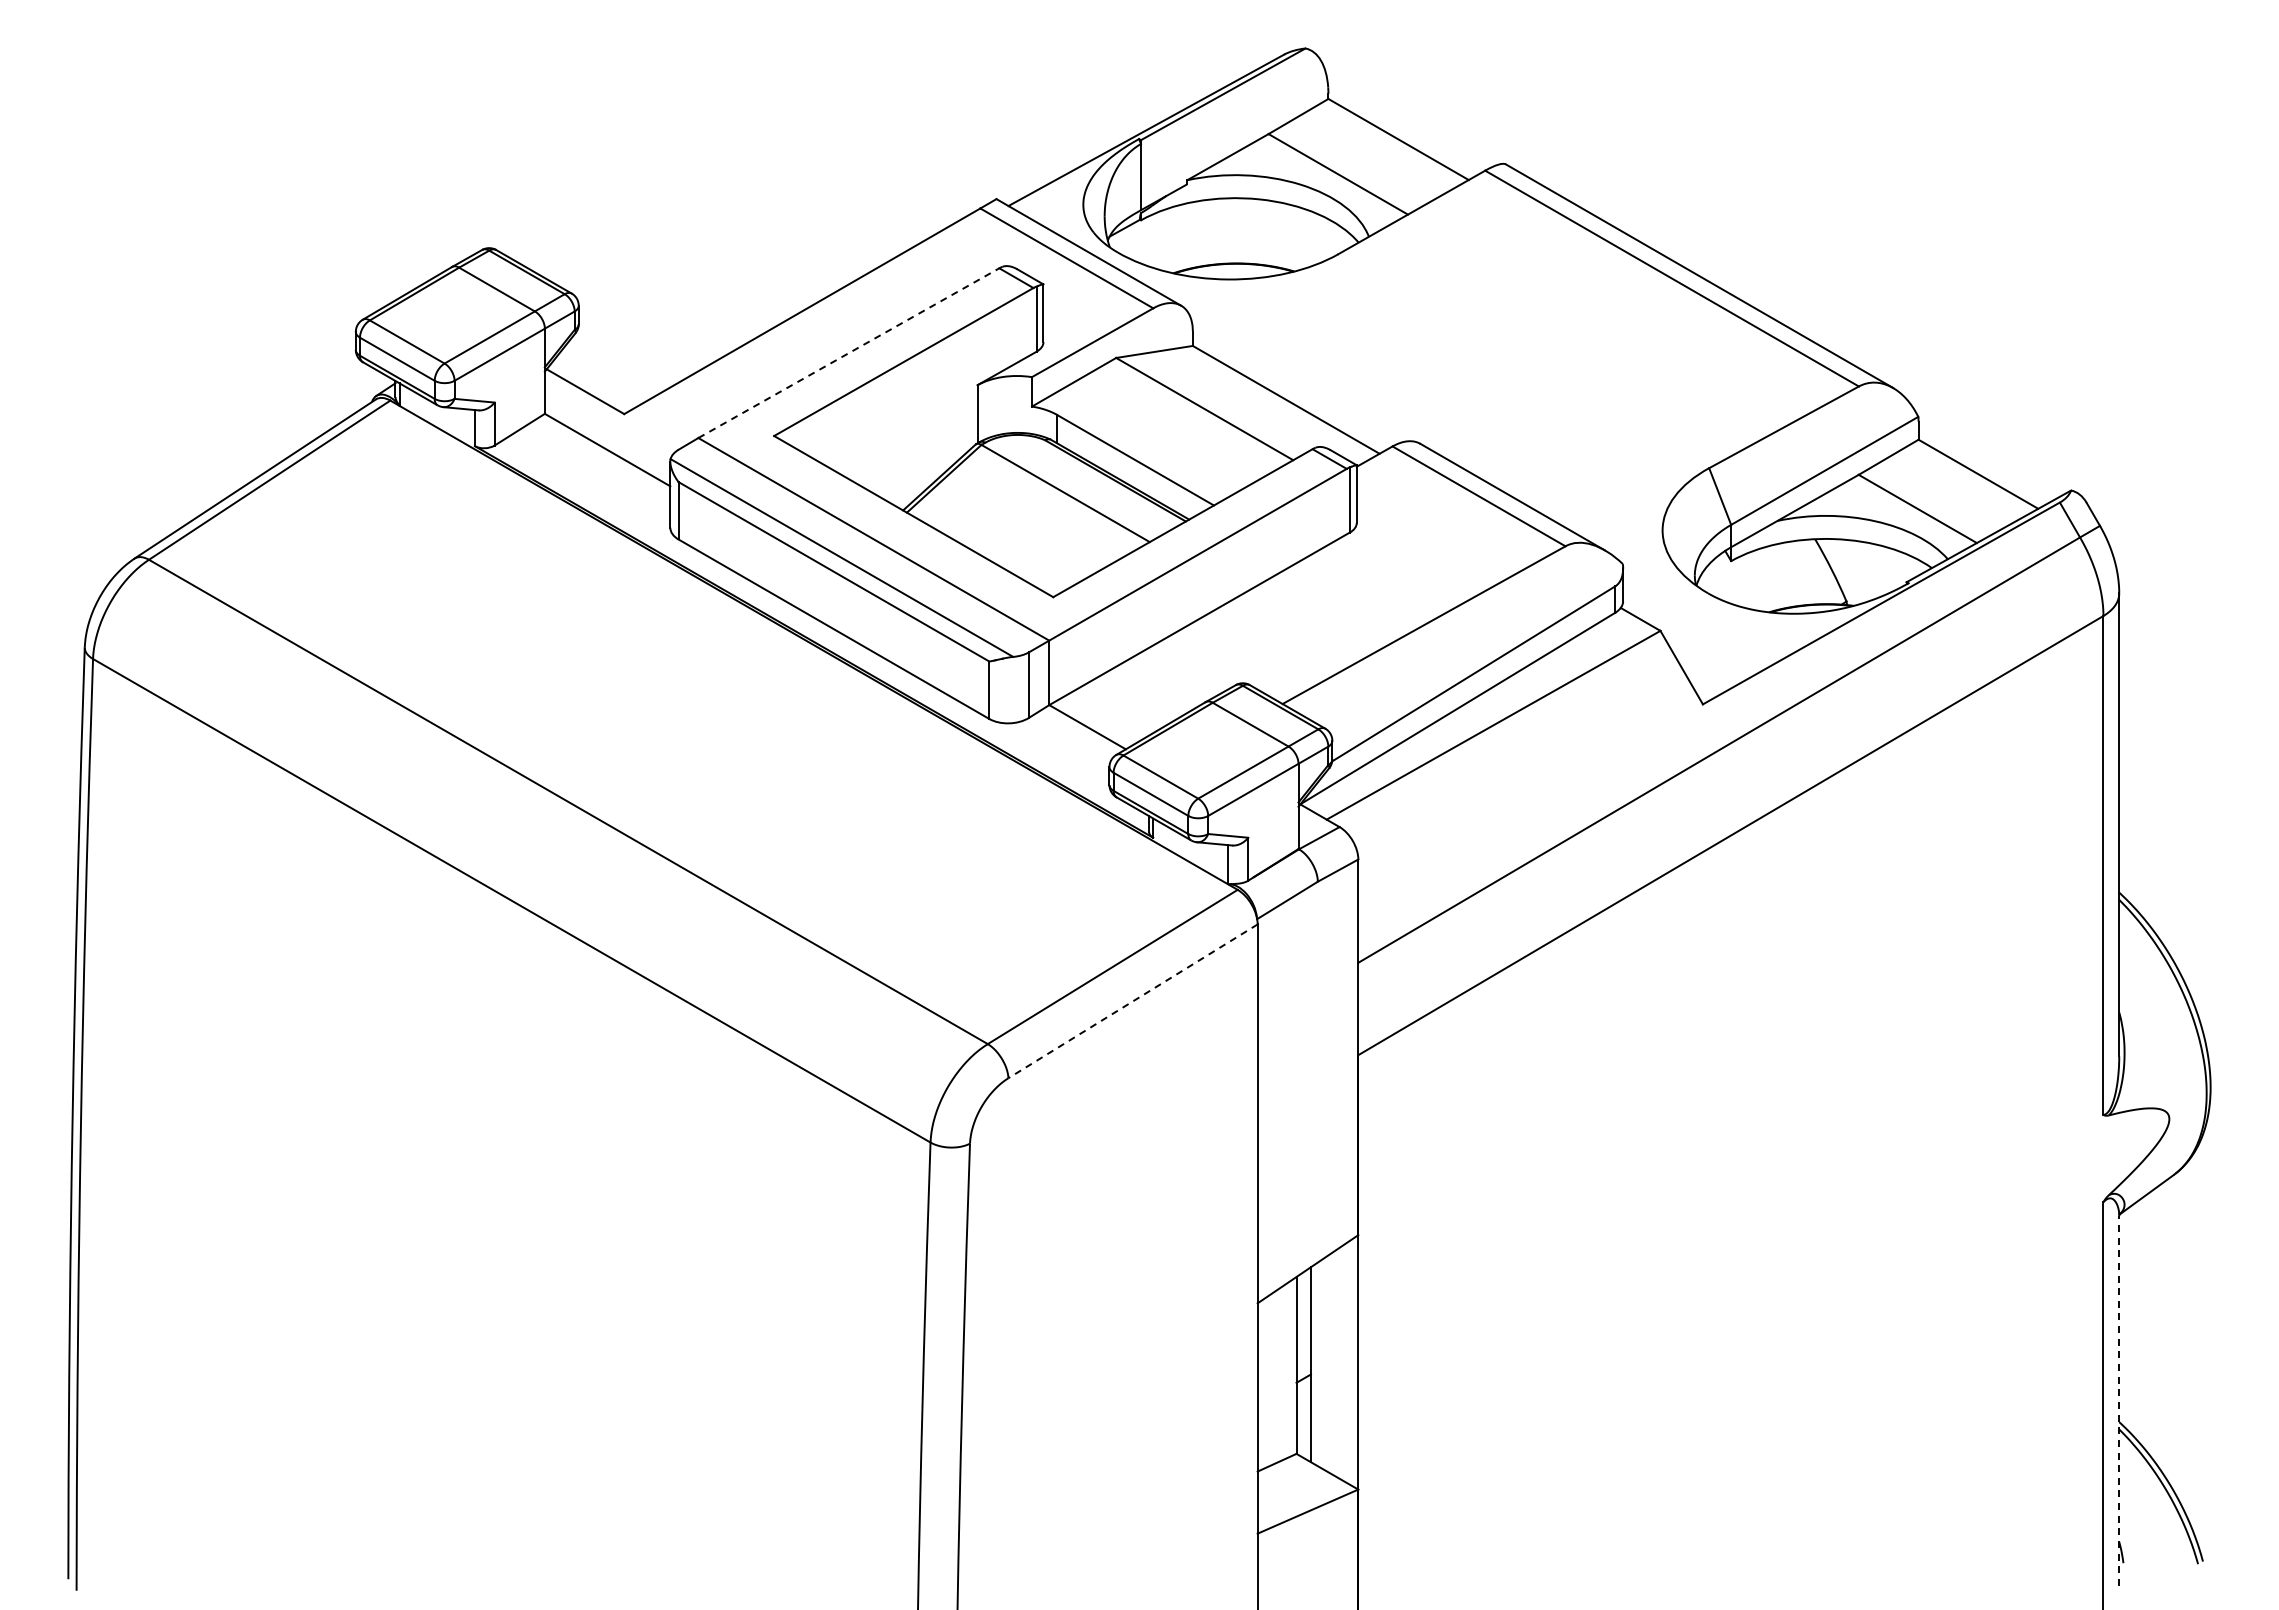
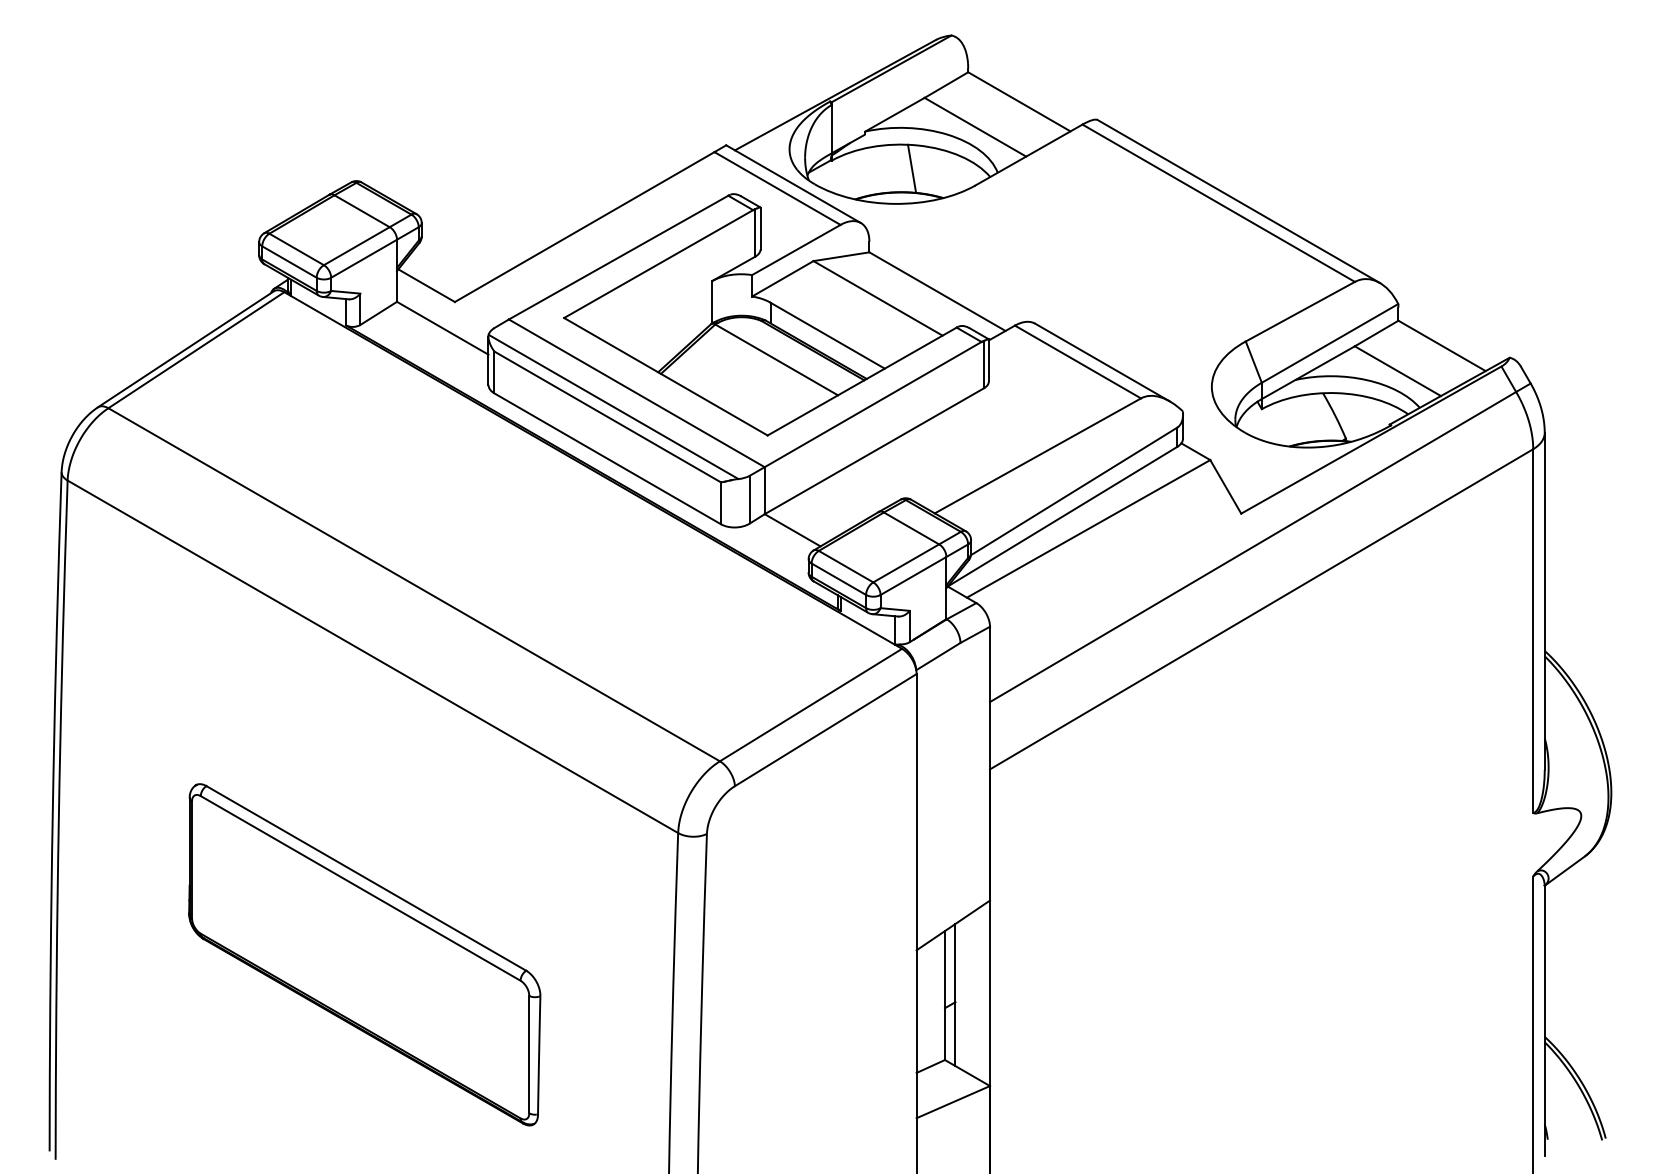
line: (1250, 231) -> (911, 168), added
line: (848, 353) -> (618, 257), dashed -> solid
line: (1132, 1001) -> (825, 730), dashed -> solid
part: (500, 1309) -> (364, 954), added
line: (2119, 1400) -> (1544, 1021), dashed -> solid

